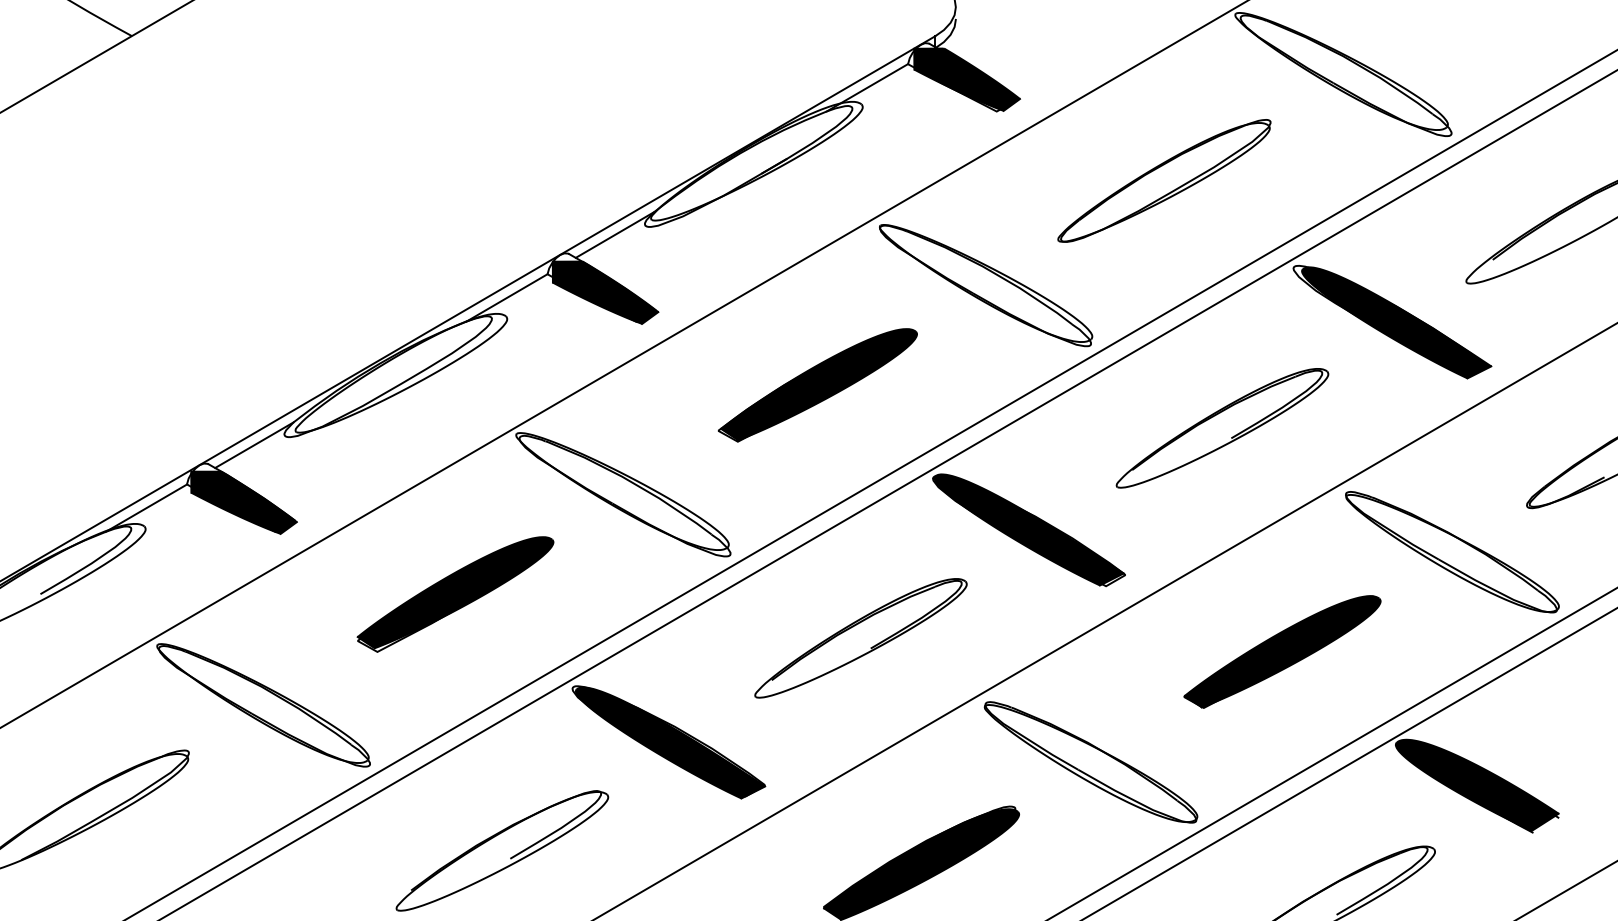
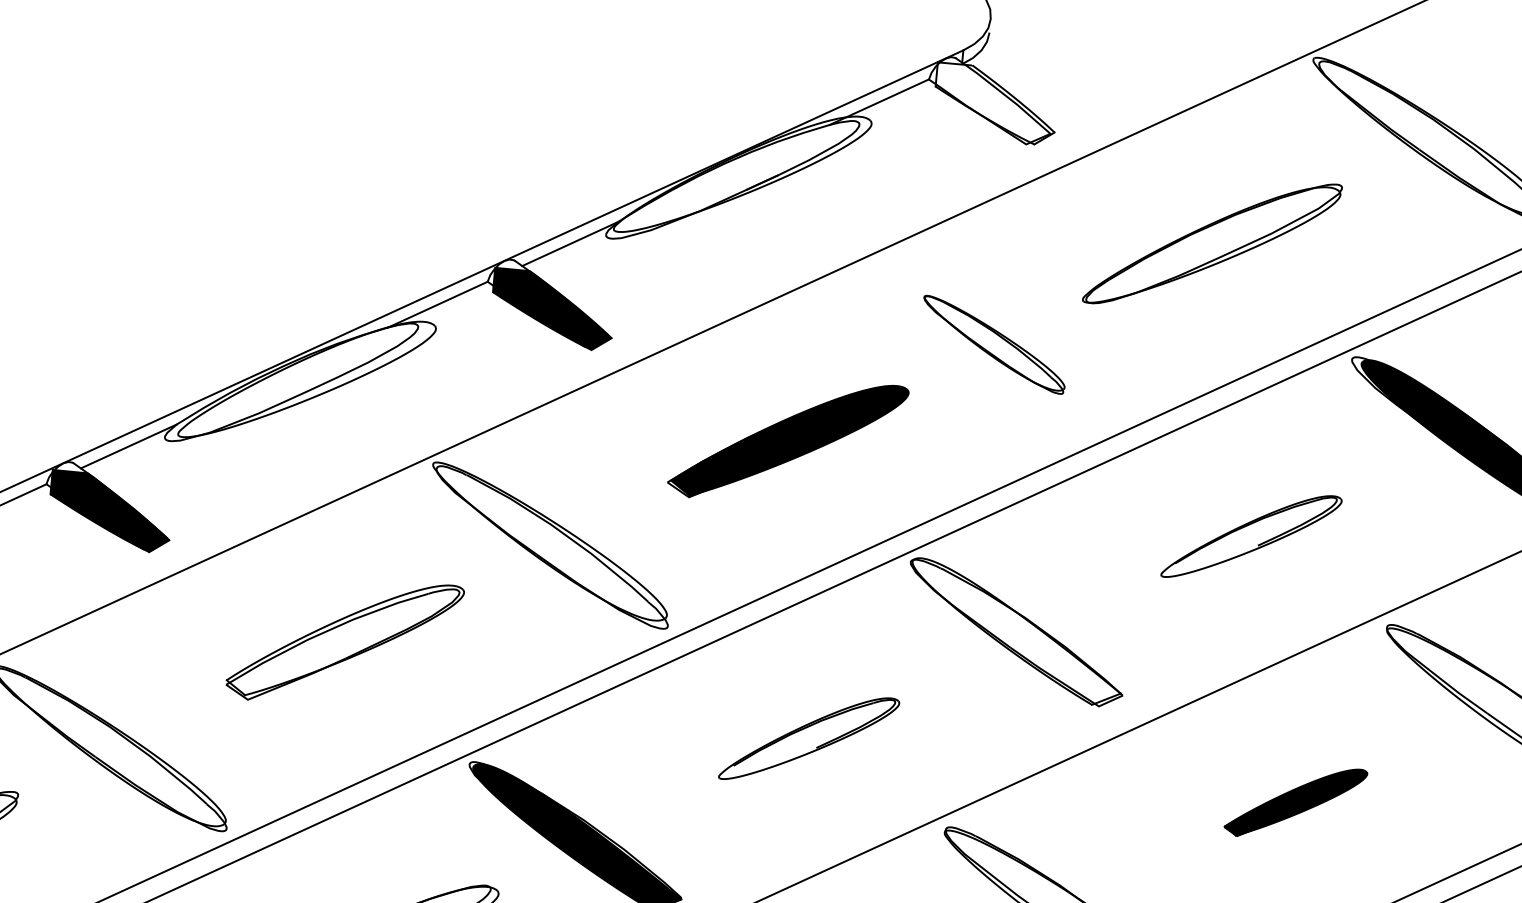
fill: (966, 79) -> (994, 103), removed
part: (986, 285) -> (994, 344), size x0.6
part: (1222, 428) -> (1251, 536), size x0.7
fill: (1028, 529) -> (1015, 631), removed
fill: (455, 592) -> (345, 639), removed
part: (860, 638) -> (808, 739), size x0.7
part: (1282, 651) -> (1295, 801), size x0.6

